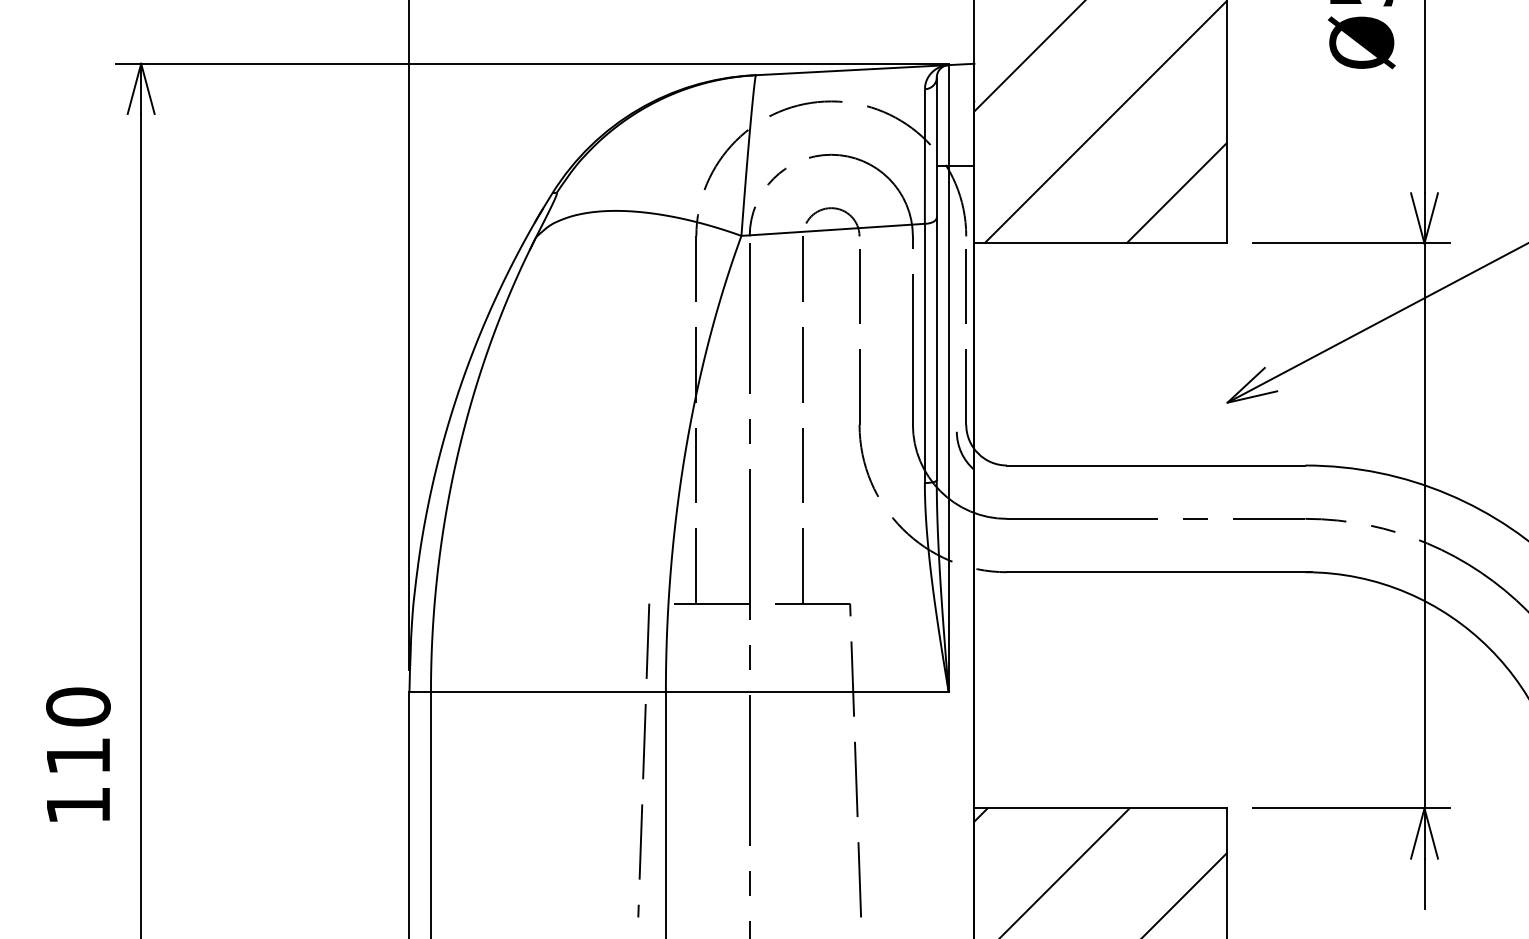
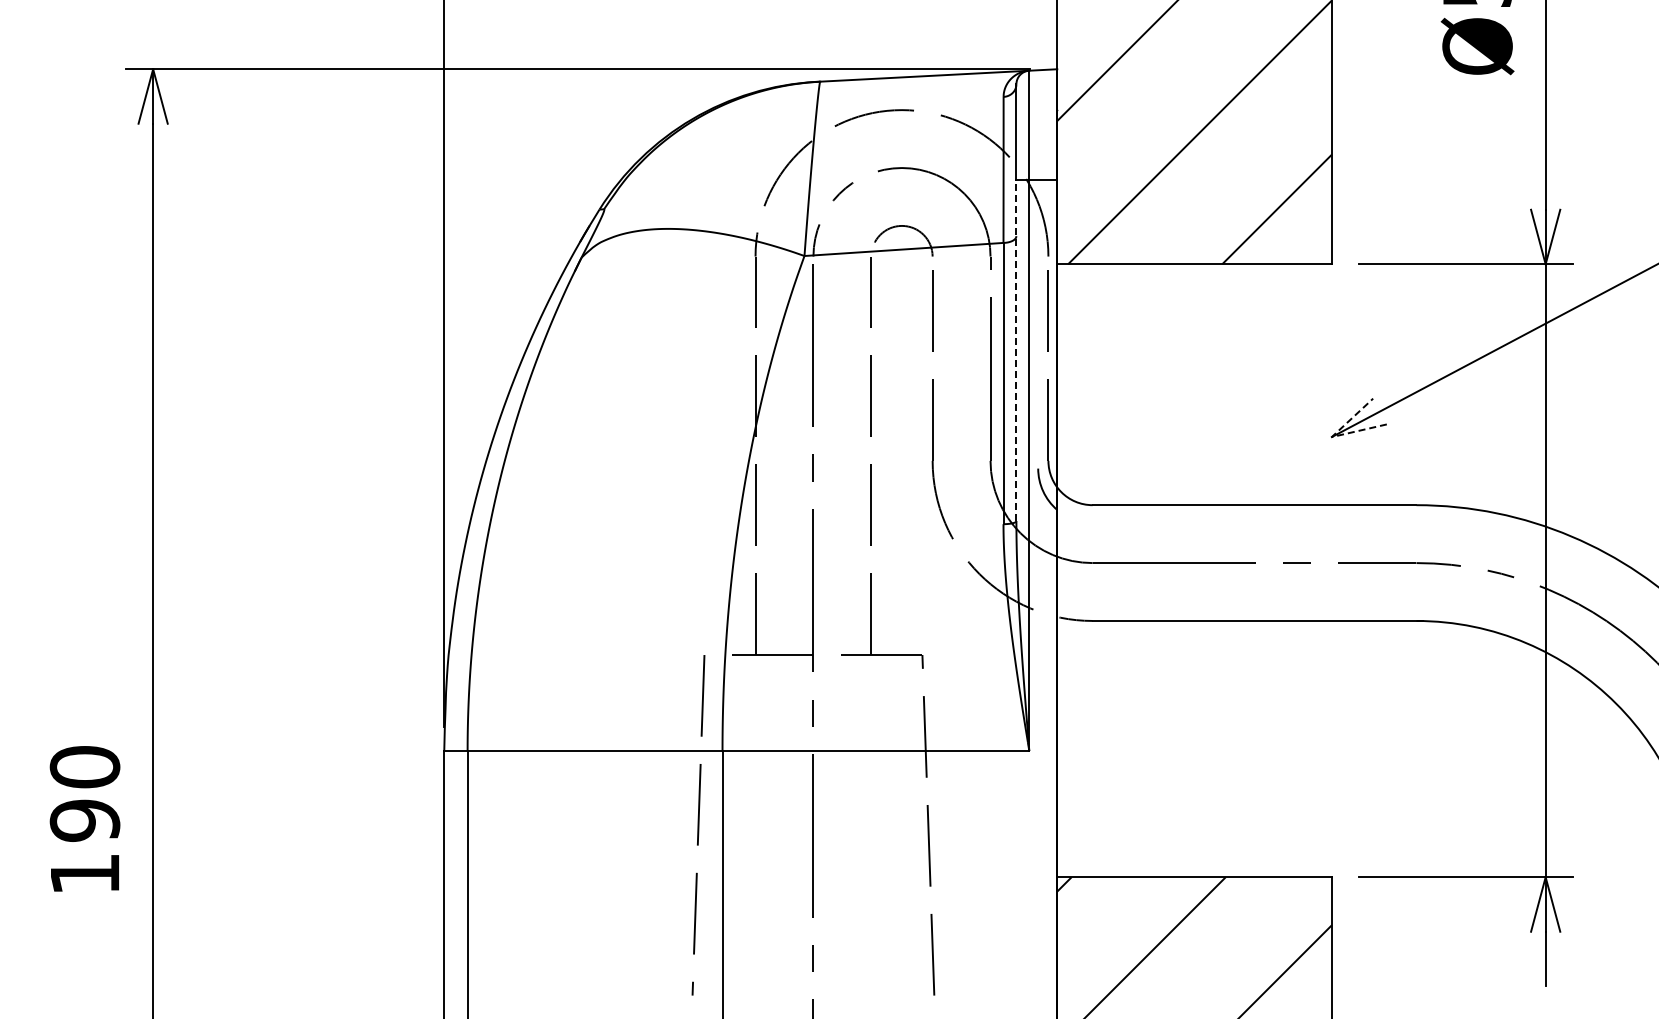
line: (936, 322) -> (1016, 350), solid -> dashed
line: (1227, 403) -> (1331, 437), solid -> dashed
text: (77, 756) -> (84, 820), 110 -> 190

